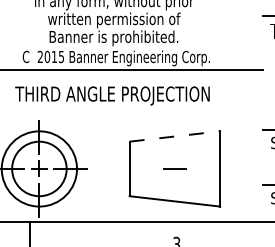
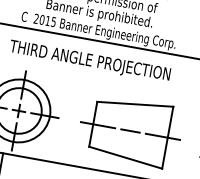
line: (174, 136) -> (134, 104), dashed -> solid
line: (135, 168) -> (98, 124), added
line: (214, 168) -> (163, 136), added

